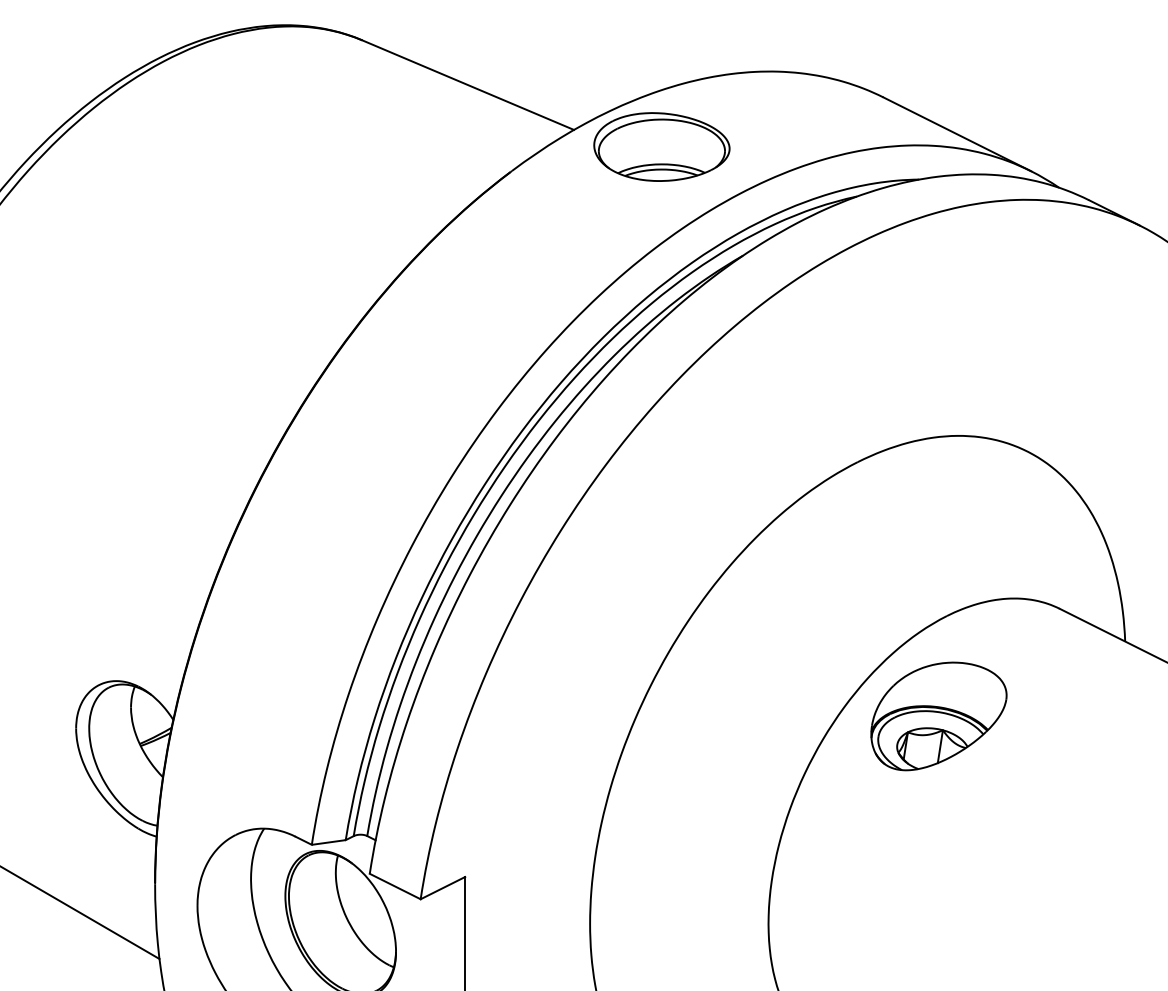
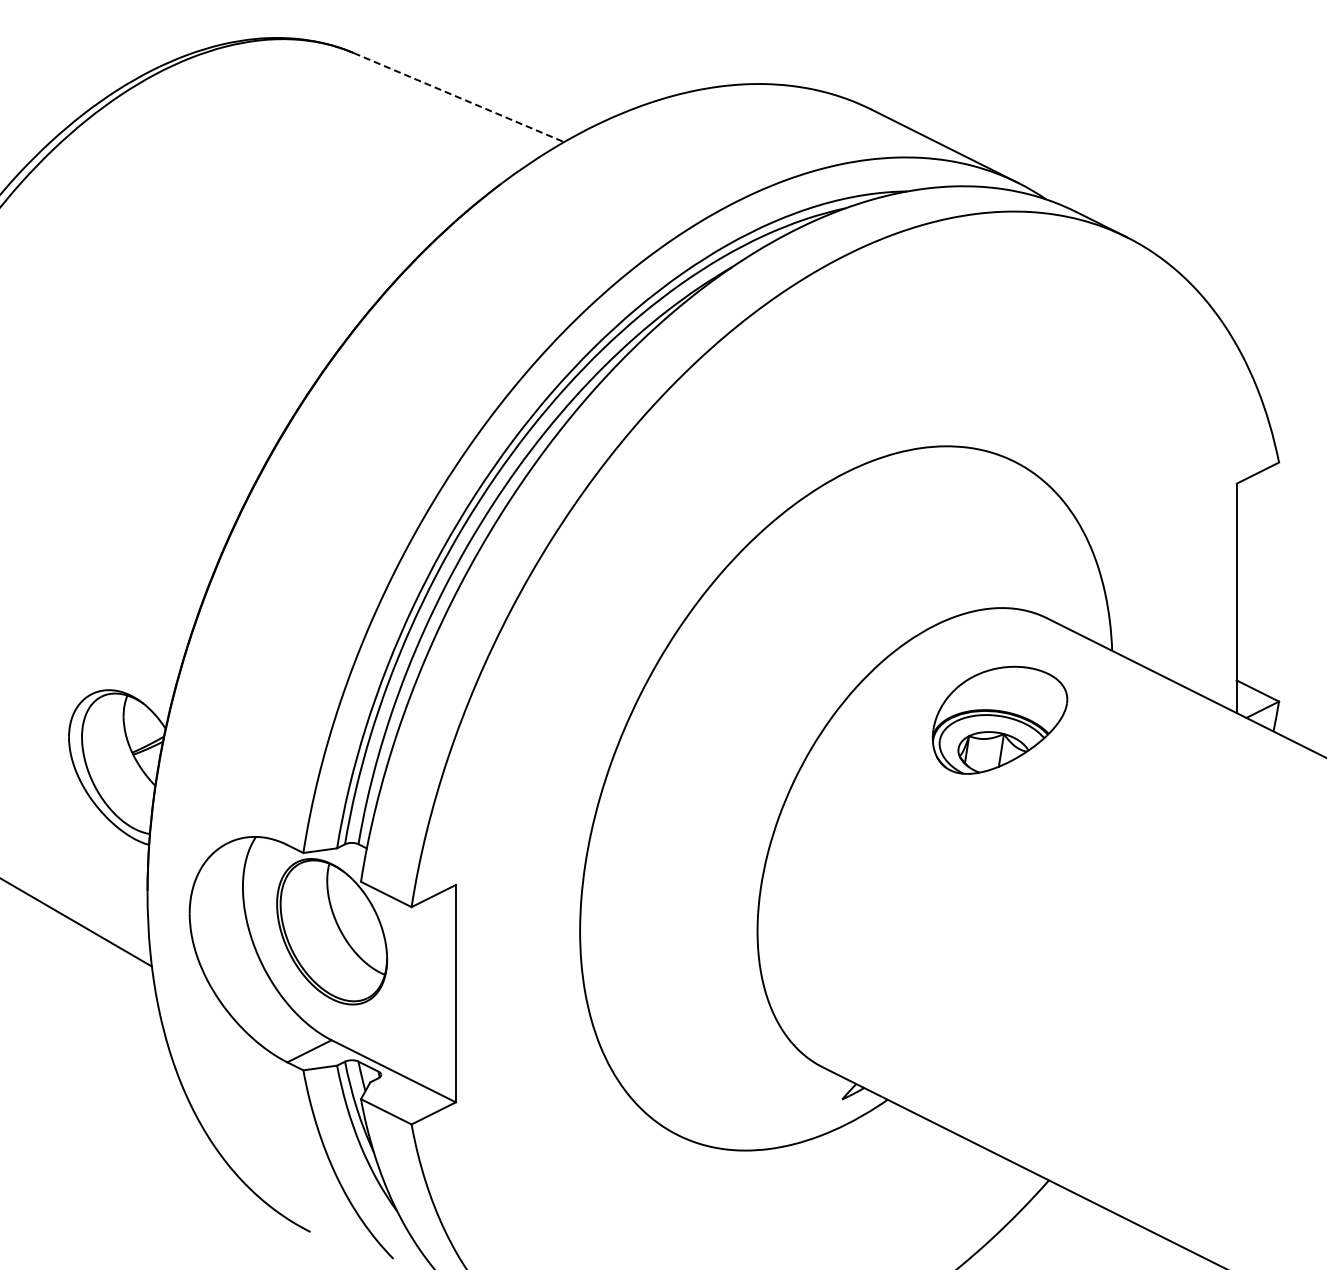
line: (468, 85) -> (459, 97), solid -> dashed
part: (661, 146) -> (651, 158), removed
part: (938, 715) -> (999, 719), moved

